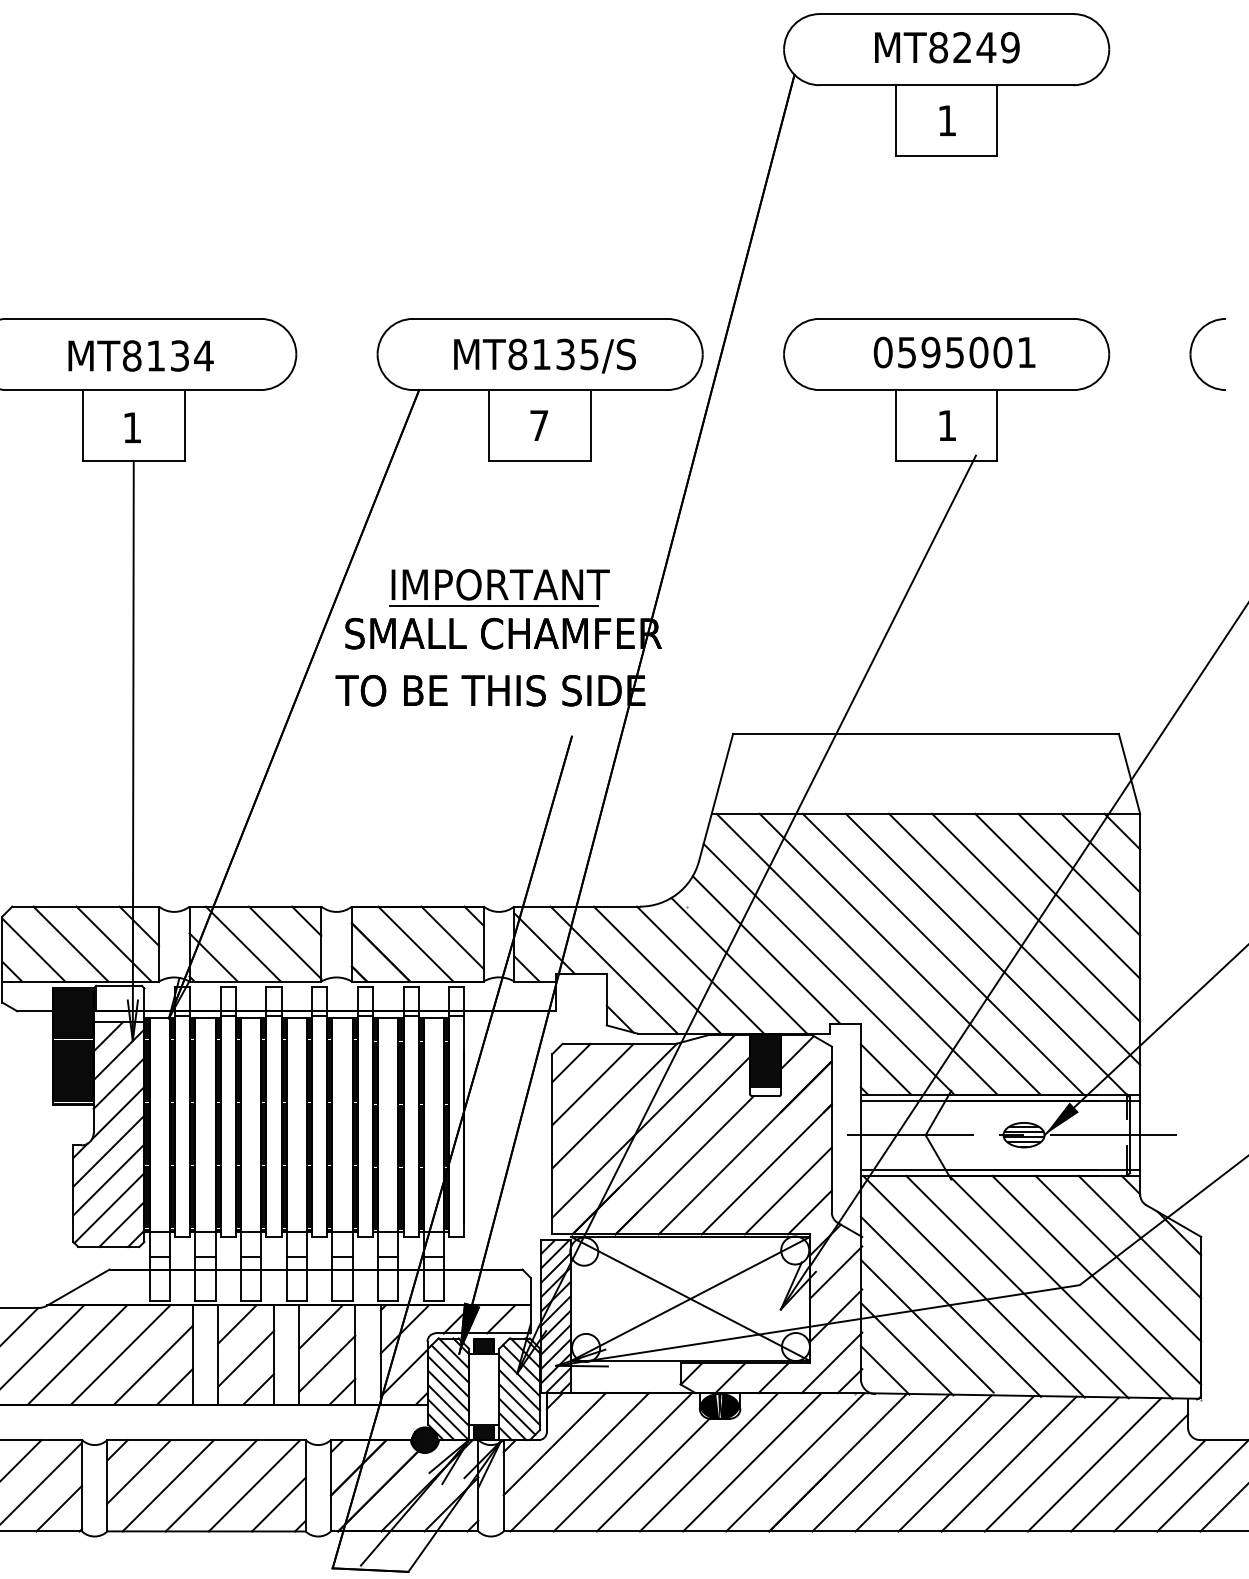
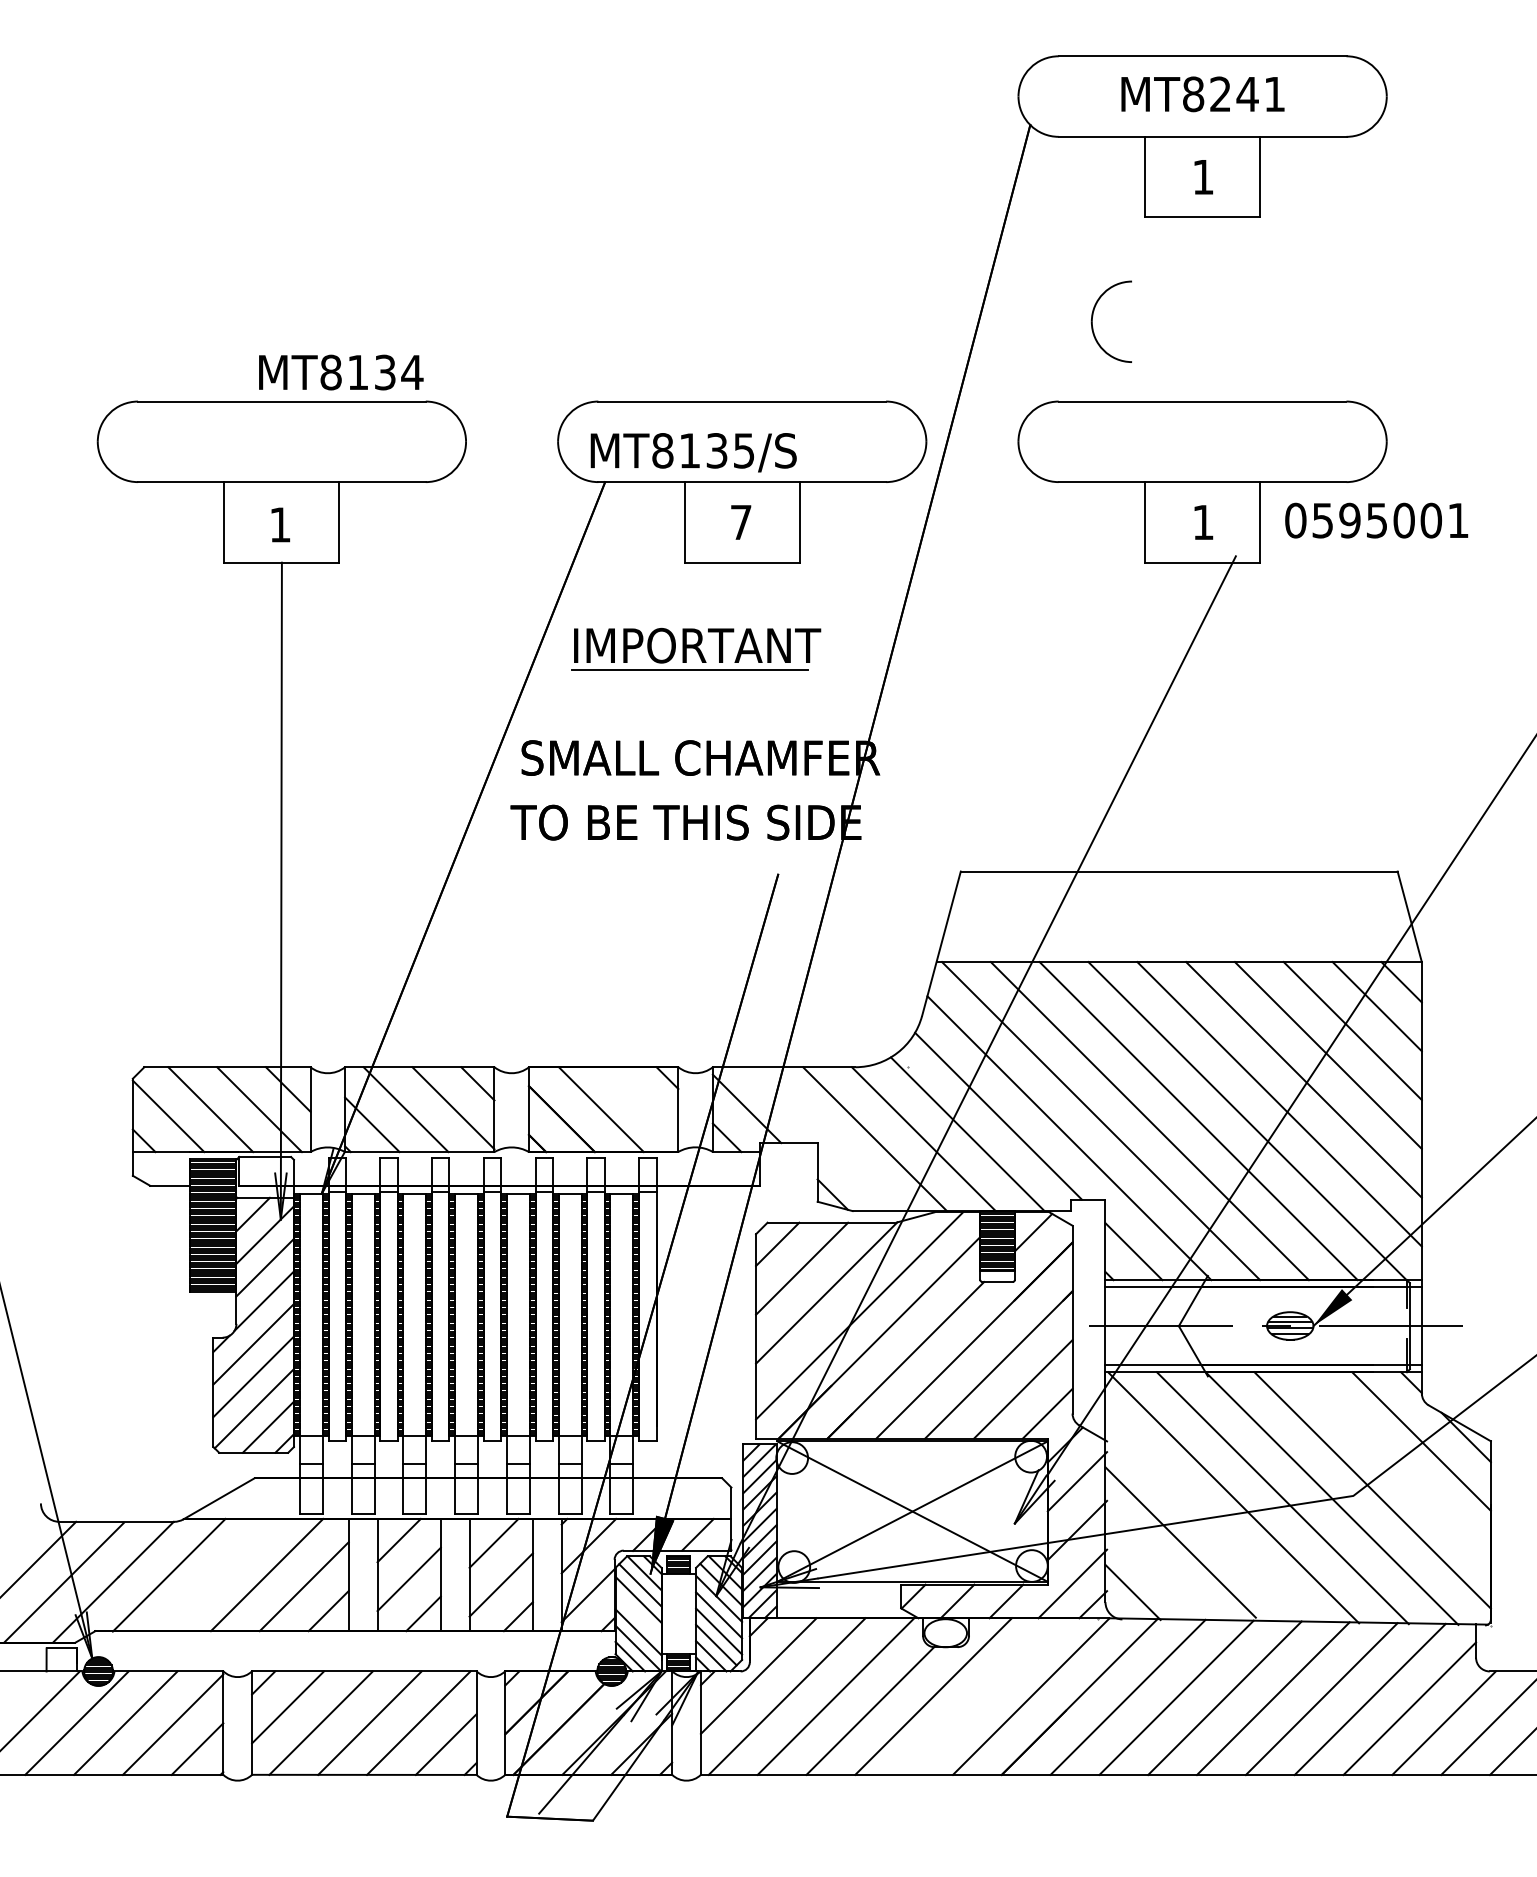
text: (1010, 47) -> (1274, 94), MT8249 -> MT8241
part: (1191, 349) -> (1093, 316), moved
text: (954, 352) -> (1376, 520), moved
text: (141, 355) -> (341, 372), moved
text: (544, 355) -> (693, 452), moved
part: (499, 587) -> (696, 648), moved
line: (452, 937) -> (642, 1102), removed
line: (614, 970) -> (826, 1139), removed
line: (1117, 1258) -> (1396, 1465), removed
line: (950, 1306) -> (1207, 1520), removed
line: (906, 1349) -> (1157, 1568), removed
line: (77, 1354) -> (218, 1574), removed
line: (448, 1391) -> (638, 1616), removed
fill: (719, 1406) -> (945, 1633), removed
line: (752, 1462) -> (982, 1696), removed

